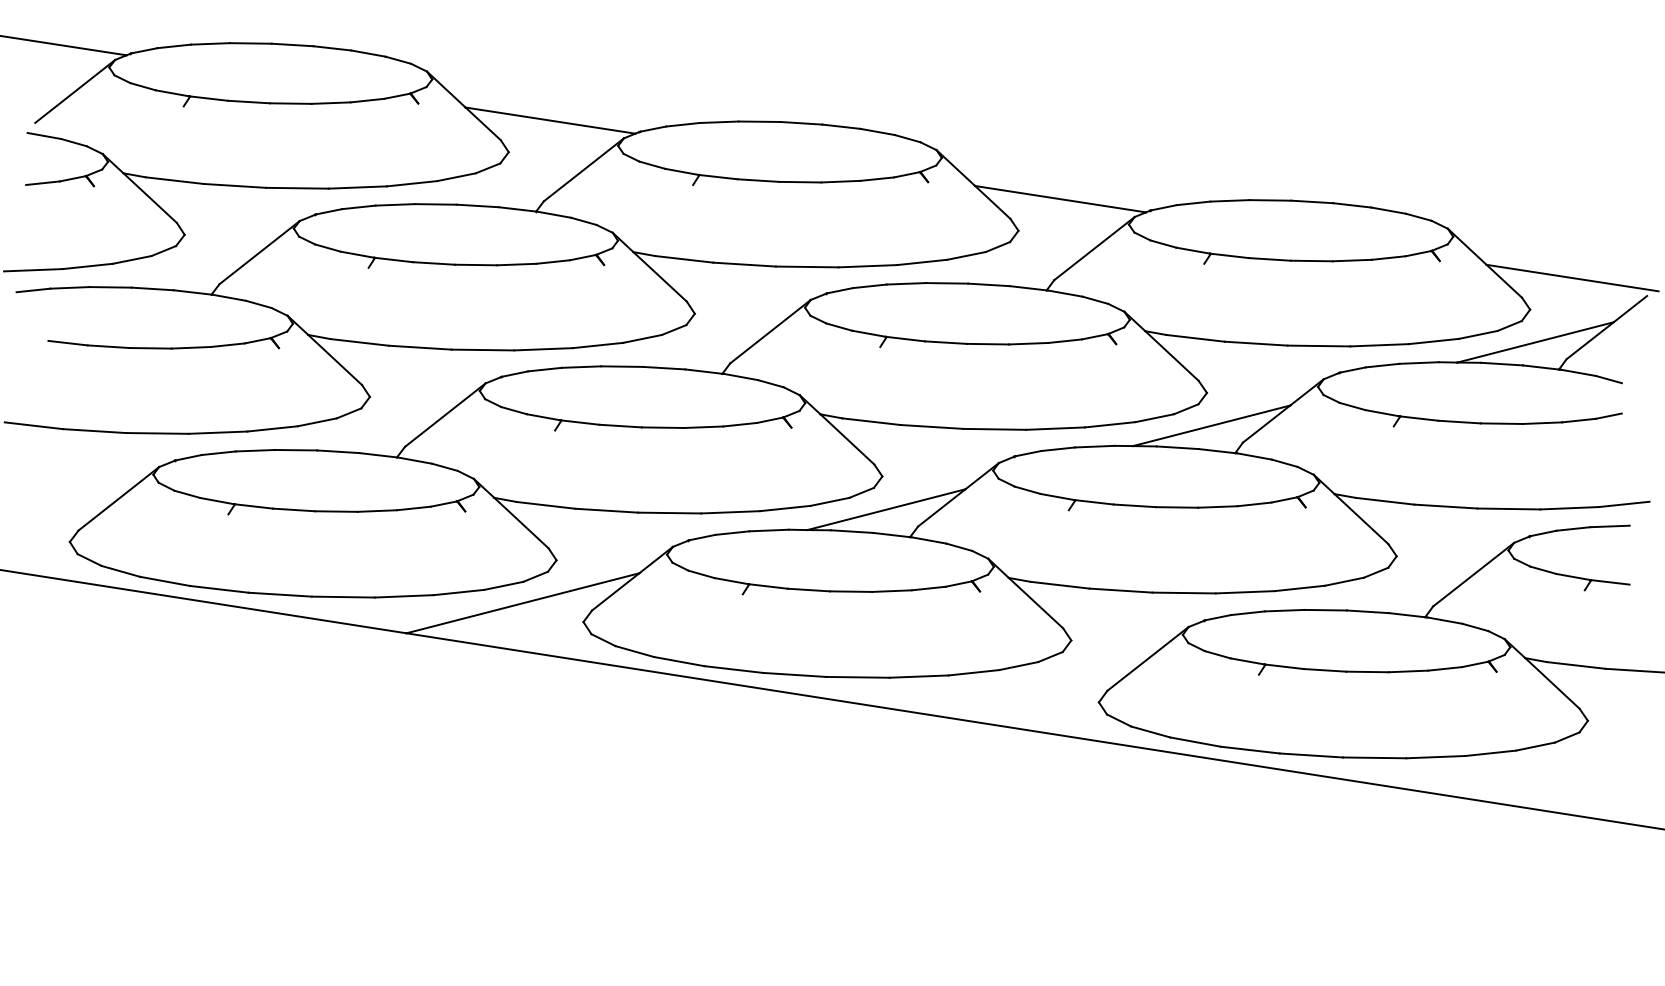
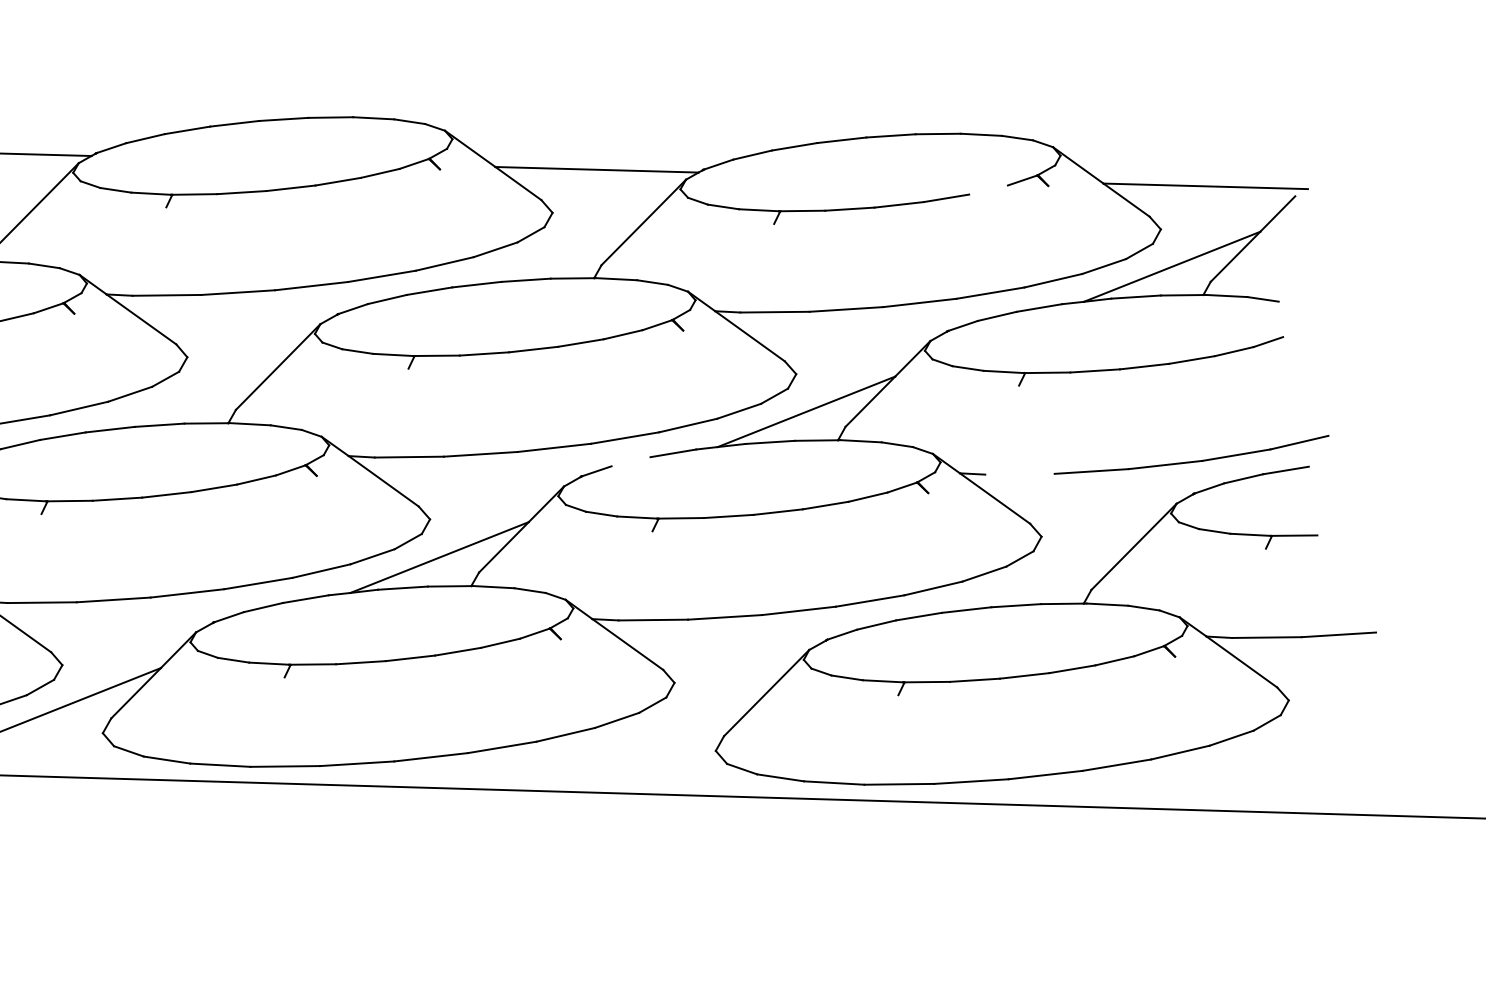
line: (1388, 257) -> (988, 189), removed
line: (1058, 449) -> (631, 462), removed
line: (1384, 500) -> (1019, 473), removed

